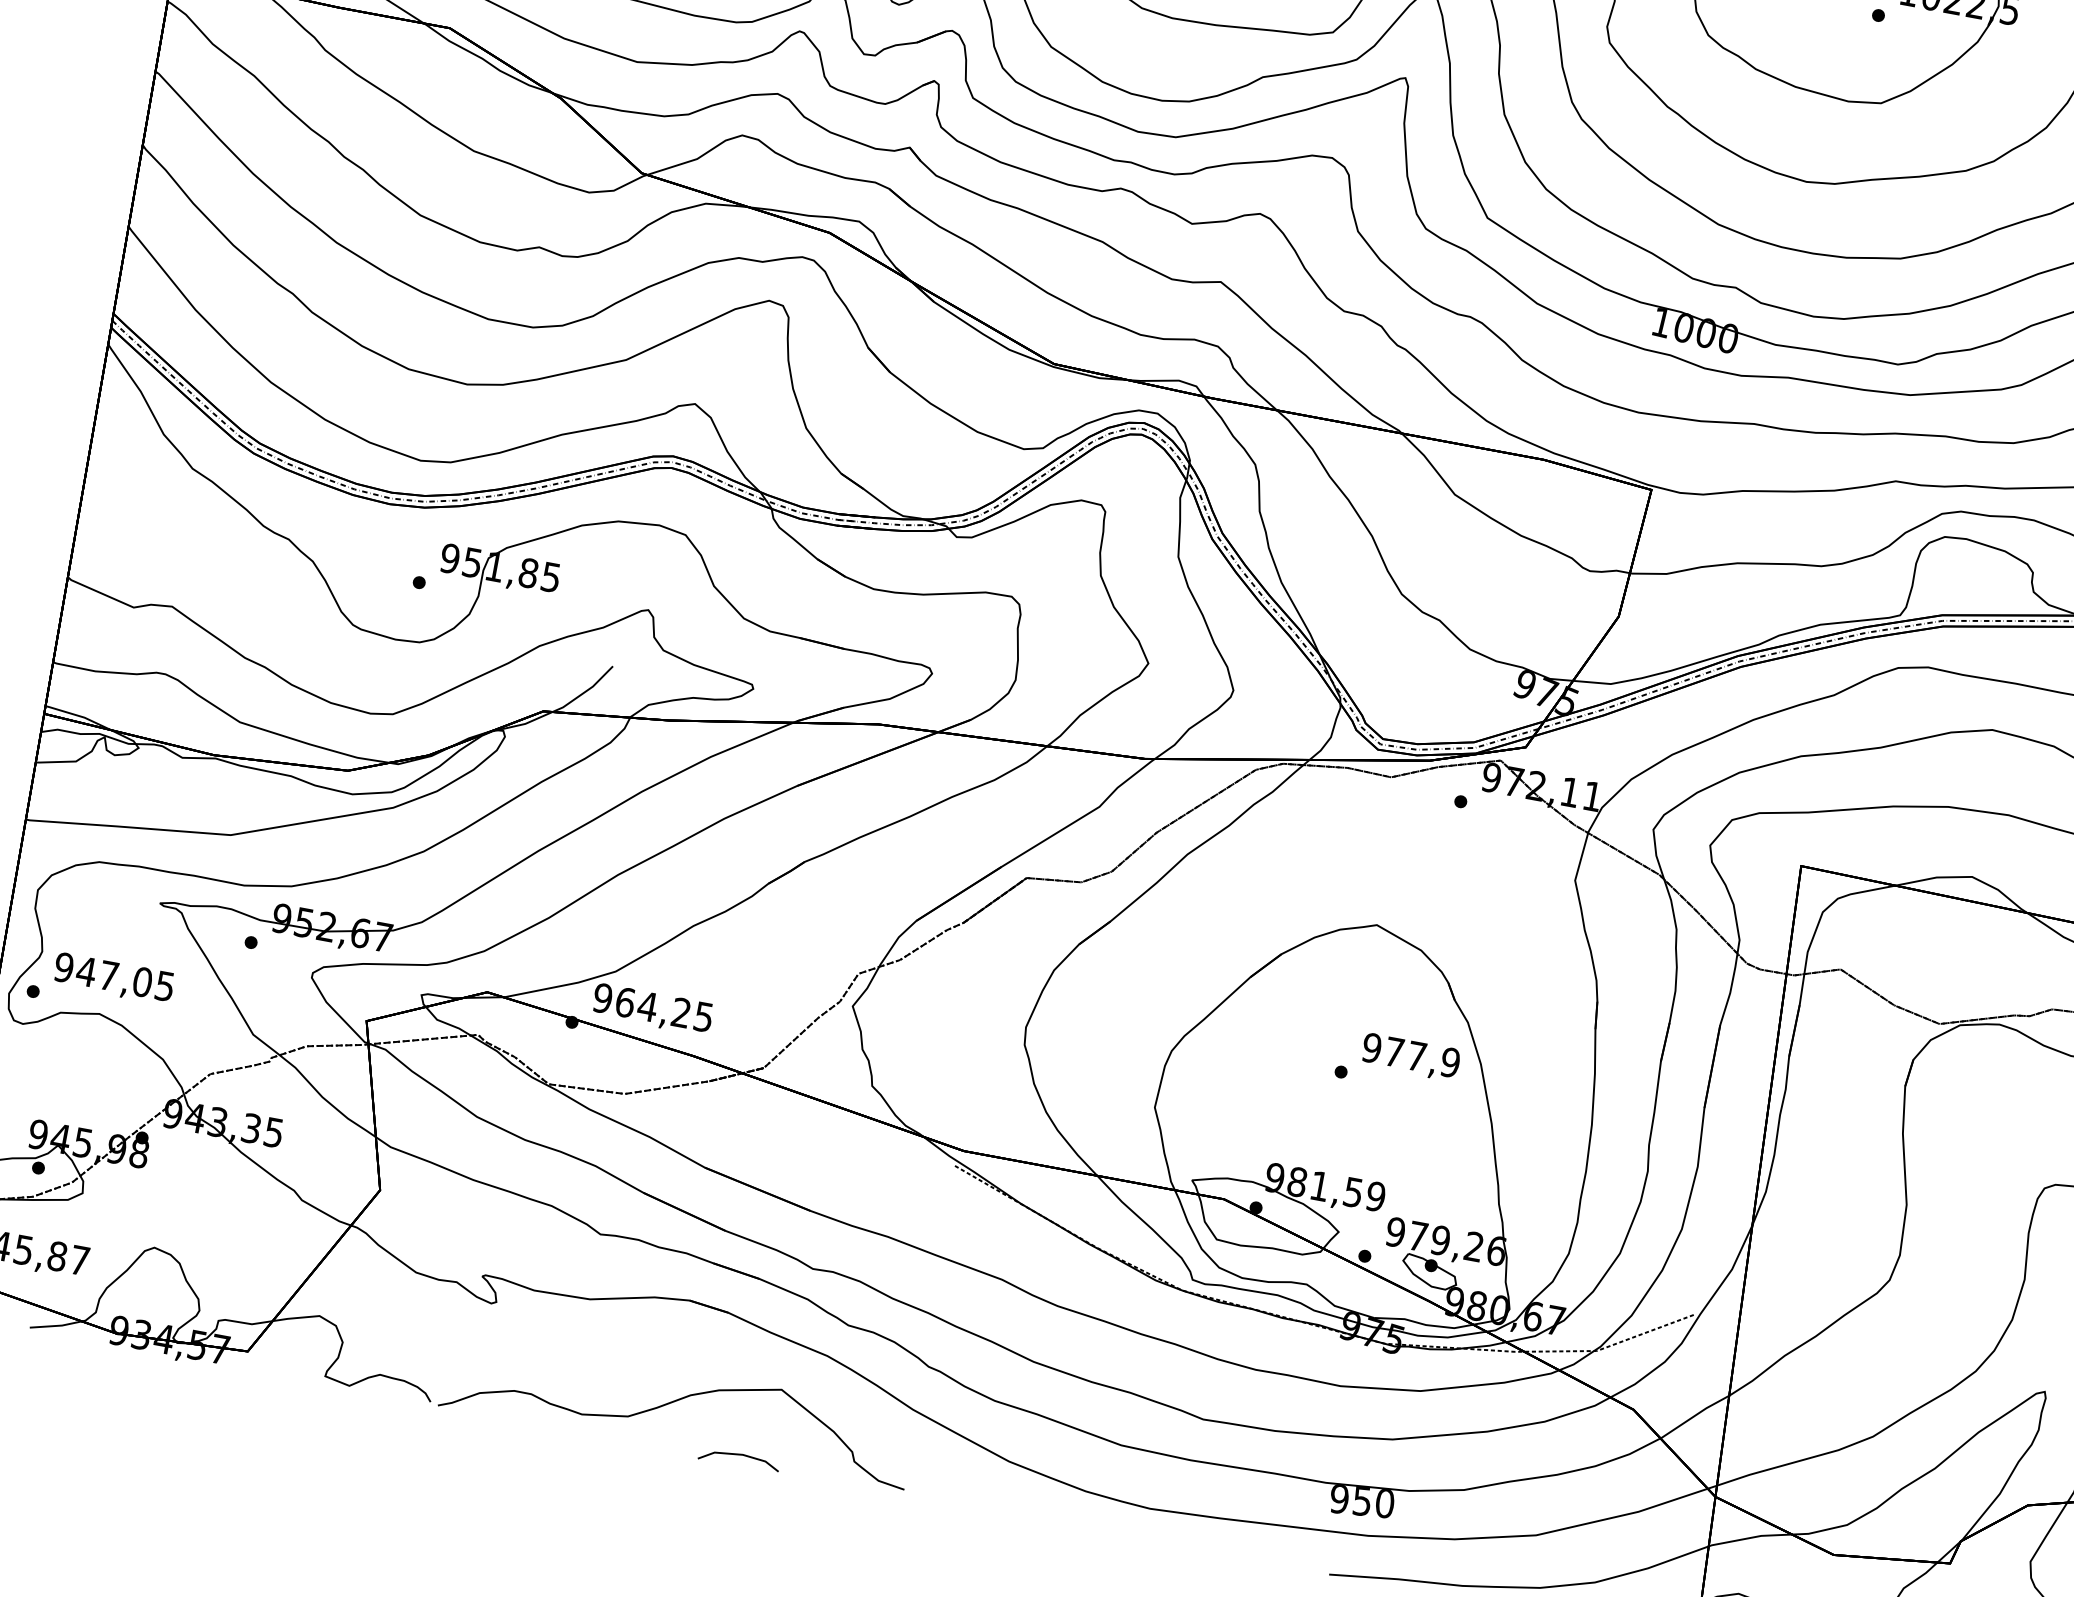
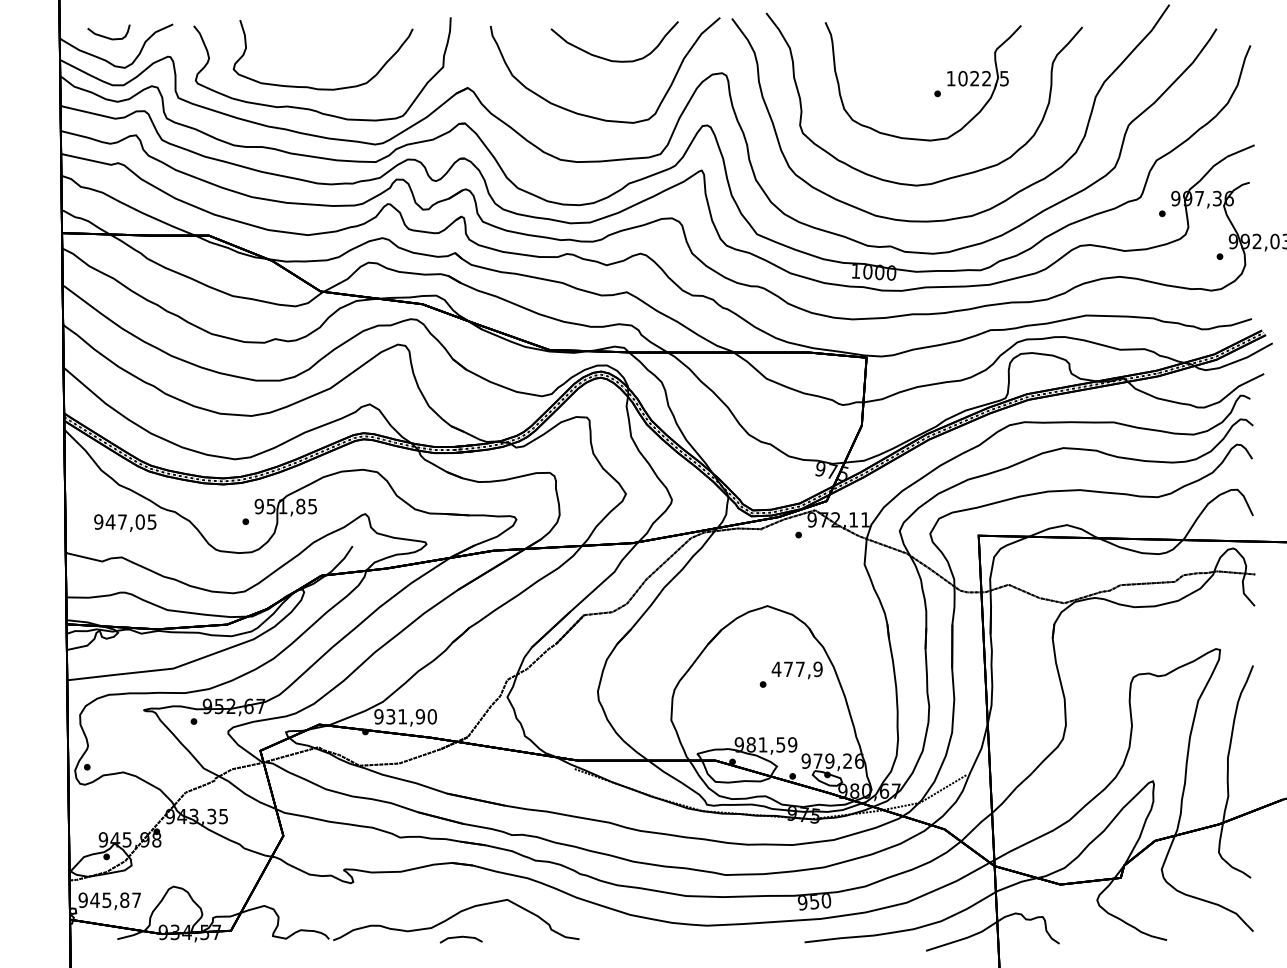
text: (114, 977) -> (125, 522), moved
text: (664, 1009) -> (411, 716), 964,25 -> 931,90
text: (1371, 1048) -> (776, 669), 977,9 -> 477,9
line: (738, 1455) -> (460, 937), moved

